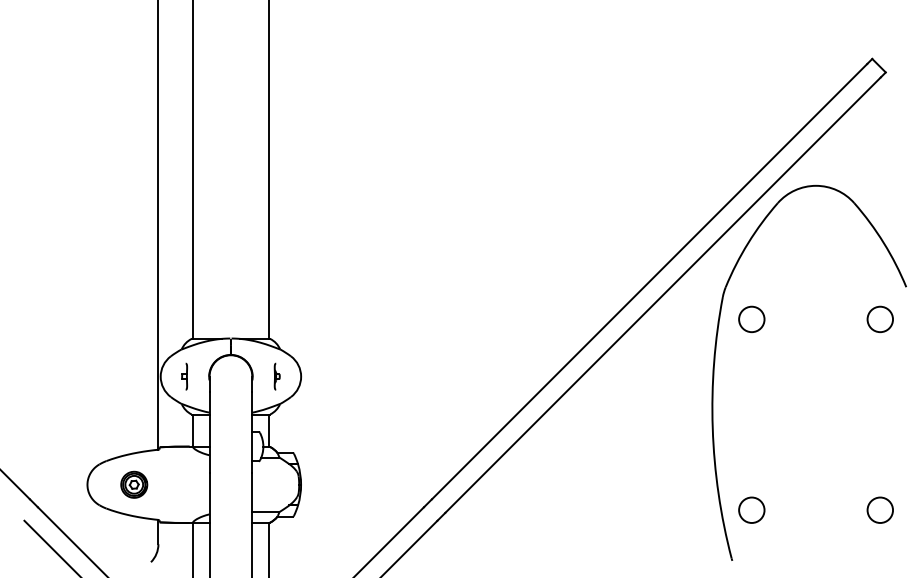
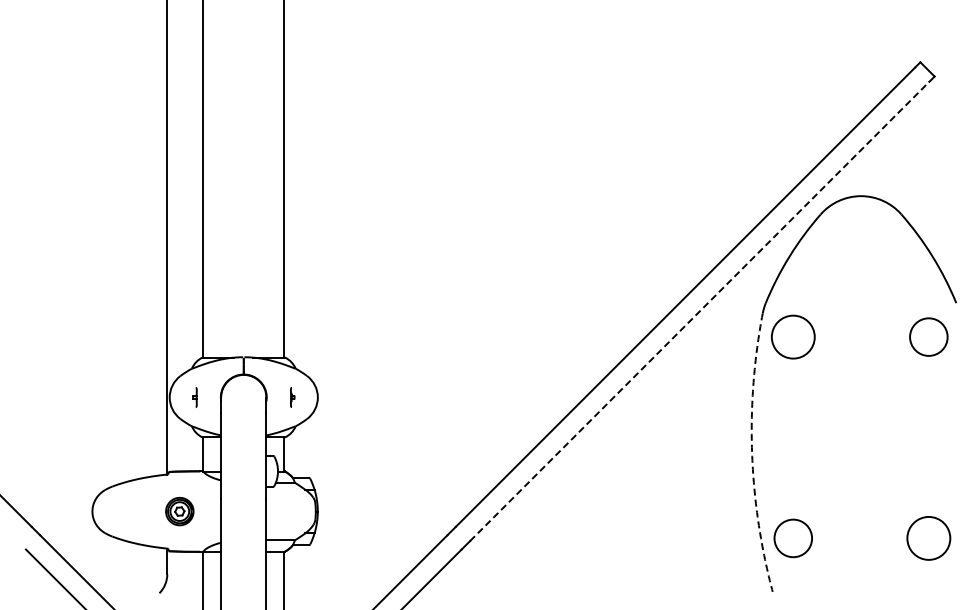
line: (662, 295) -> (699, 311), solid -> dashed
circle: (751, 318) -> (792, 336), size x1.6
circle: (879, 318) -> (928, 336), size x1.4
part: (184, 376) -> (194, 397), size x0.7
part: (277, 376) -> (292, 397), size x0.7
arc: (713, 427) -> (752, 451), solid -> dashed
part: (133, 484) -> (179, 511), moved
circle: (751, 510) -> (792, 538), size x1.4
circle: (879, 510) -> (928, 538), size x1.6

